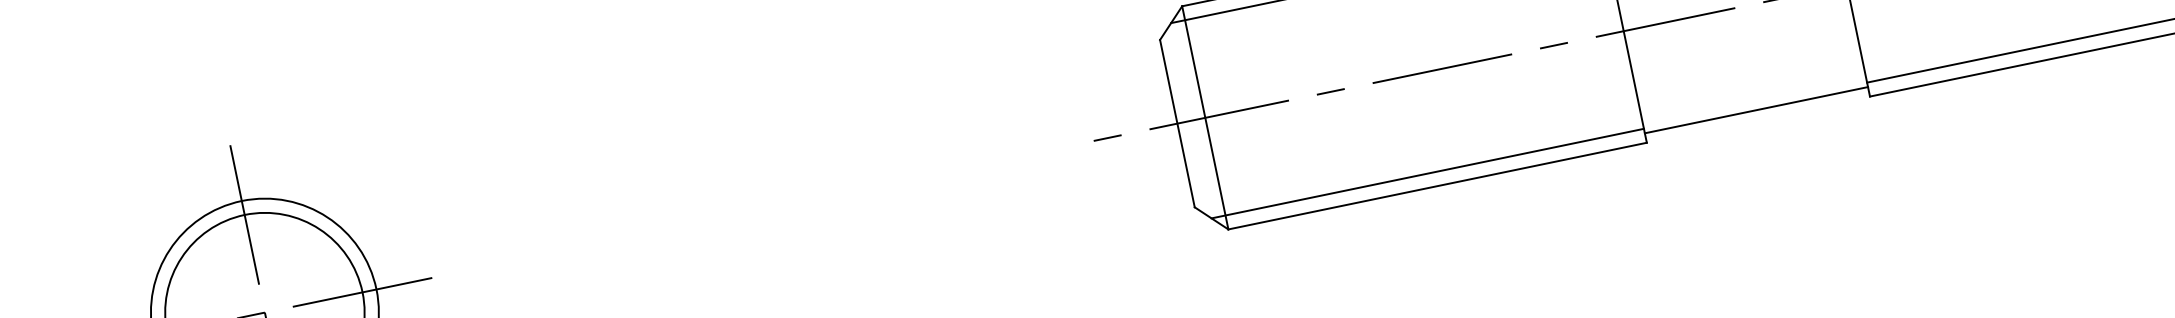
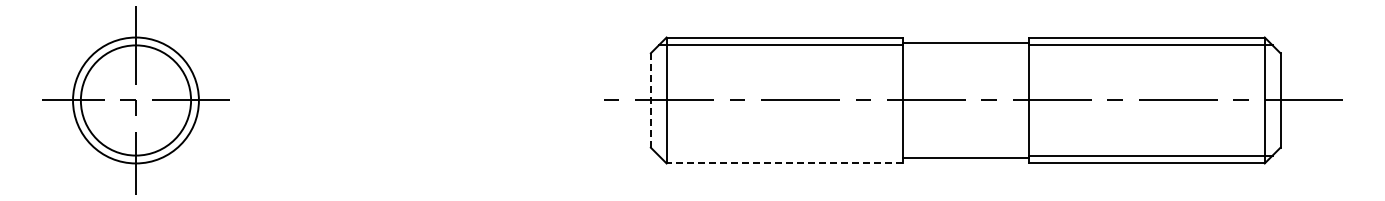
line: (1176, 123) -> (650, 100), solid -> dashed
line: (1427, 173) -> (780, 155), removed
line: (1437, 186) -> (784, 163), solid -> dashed

